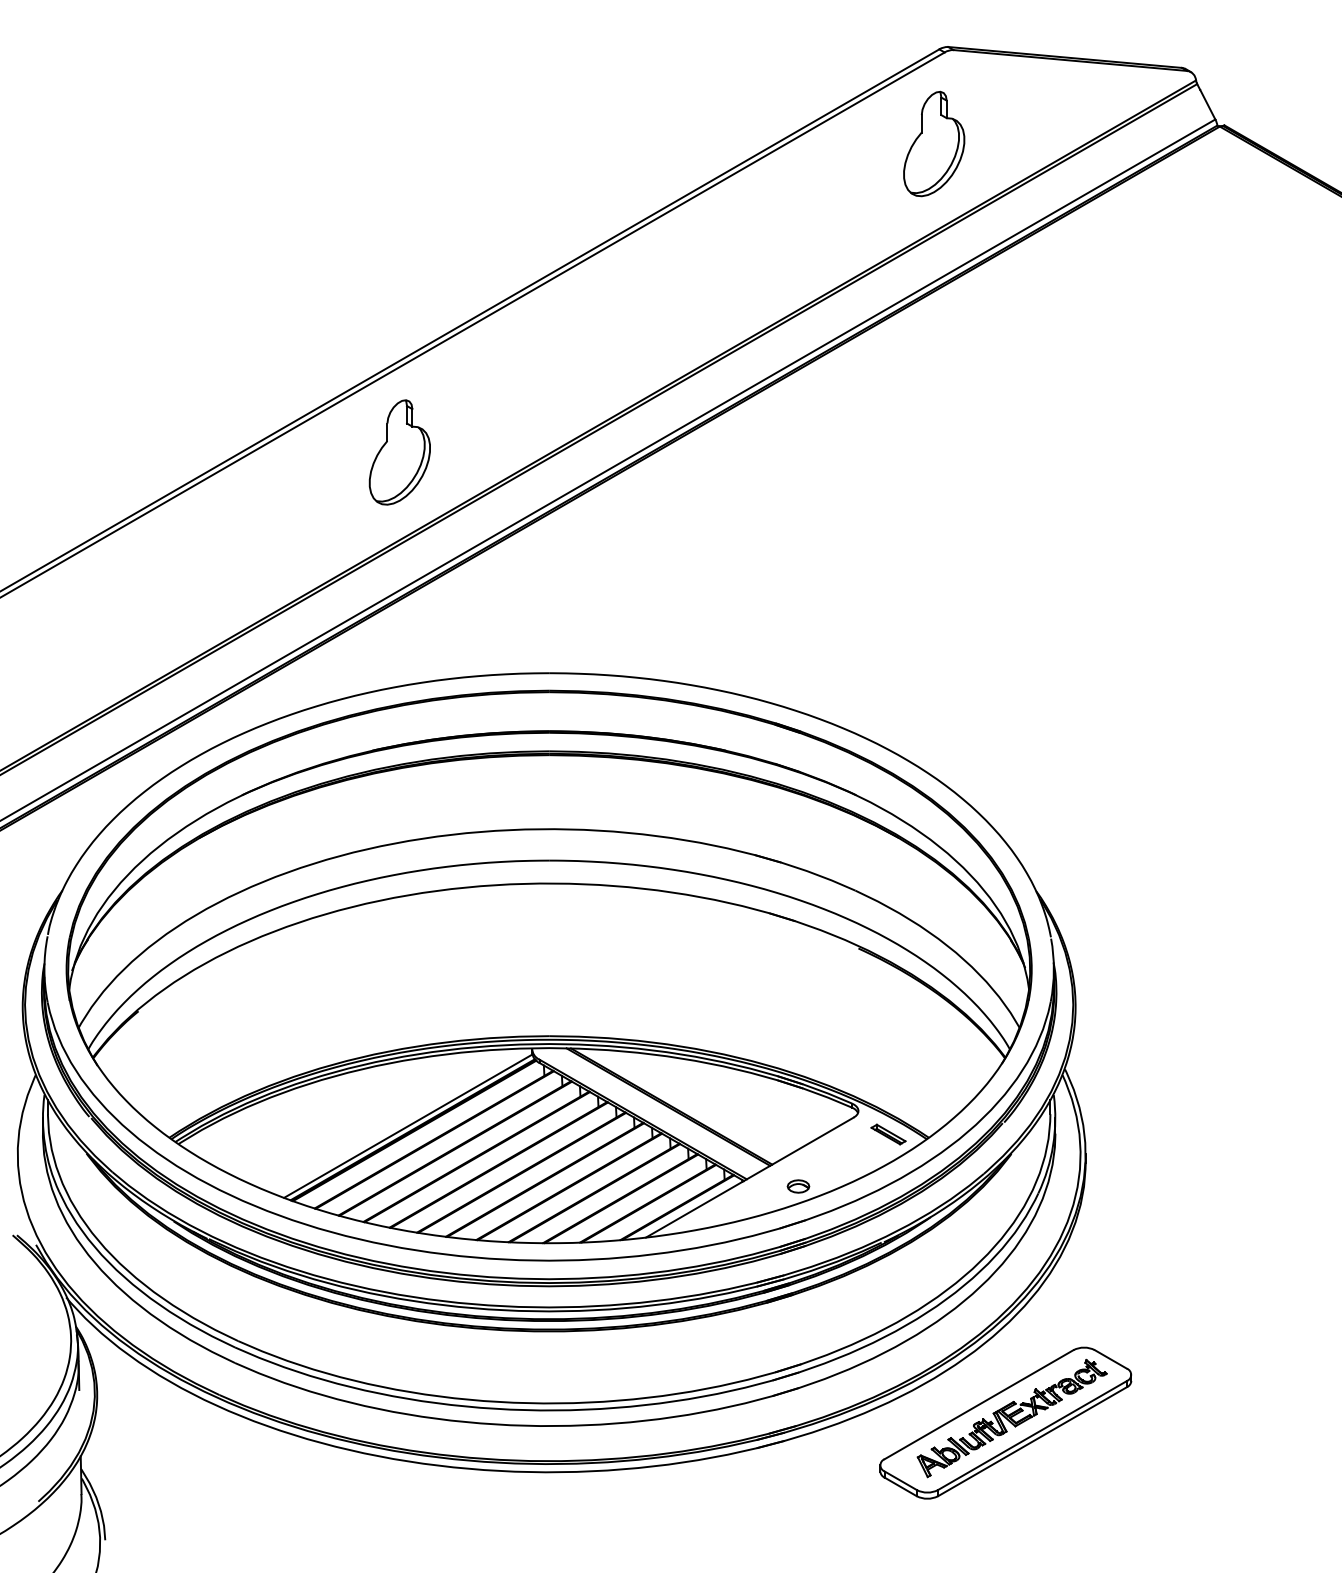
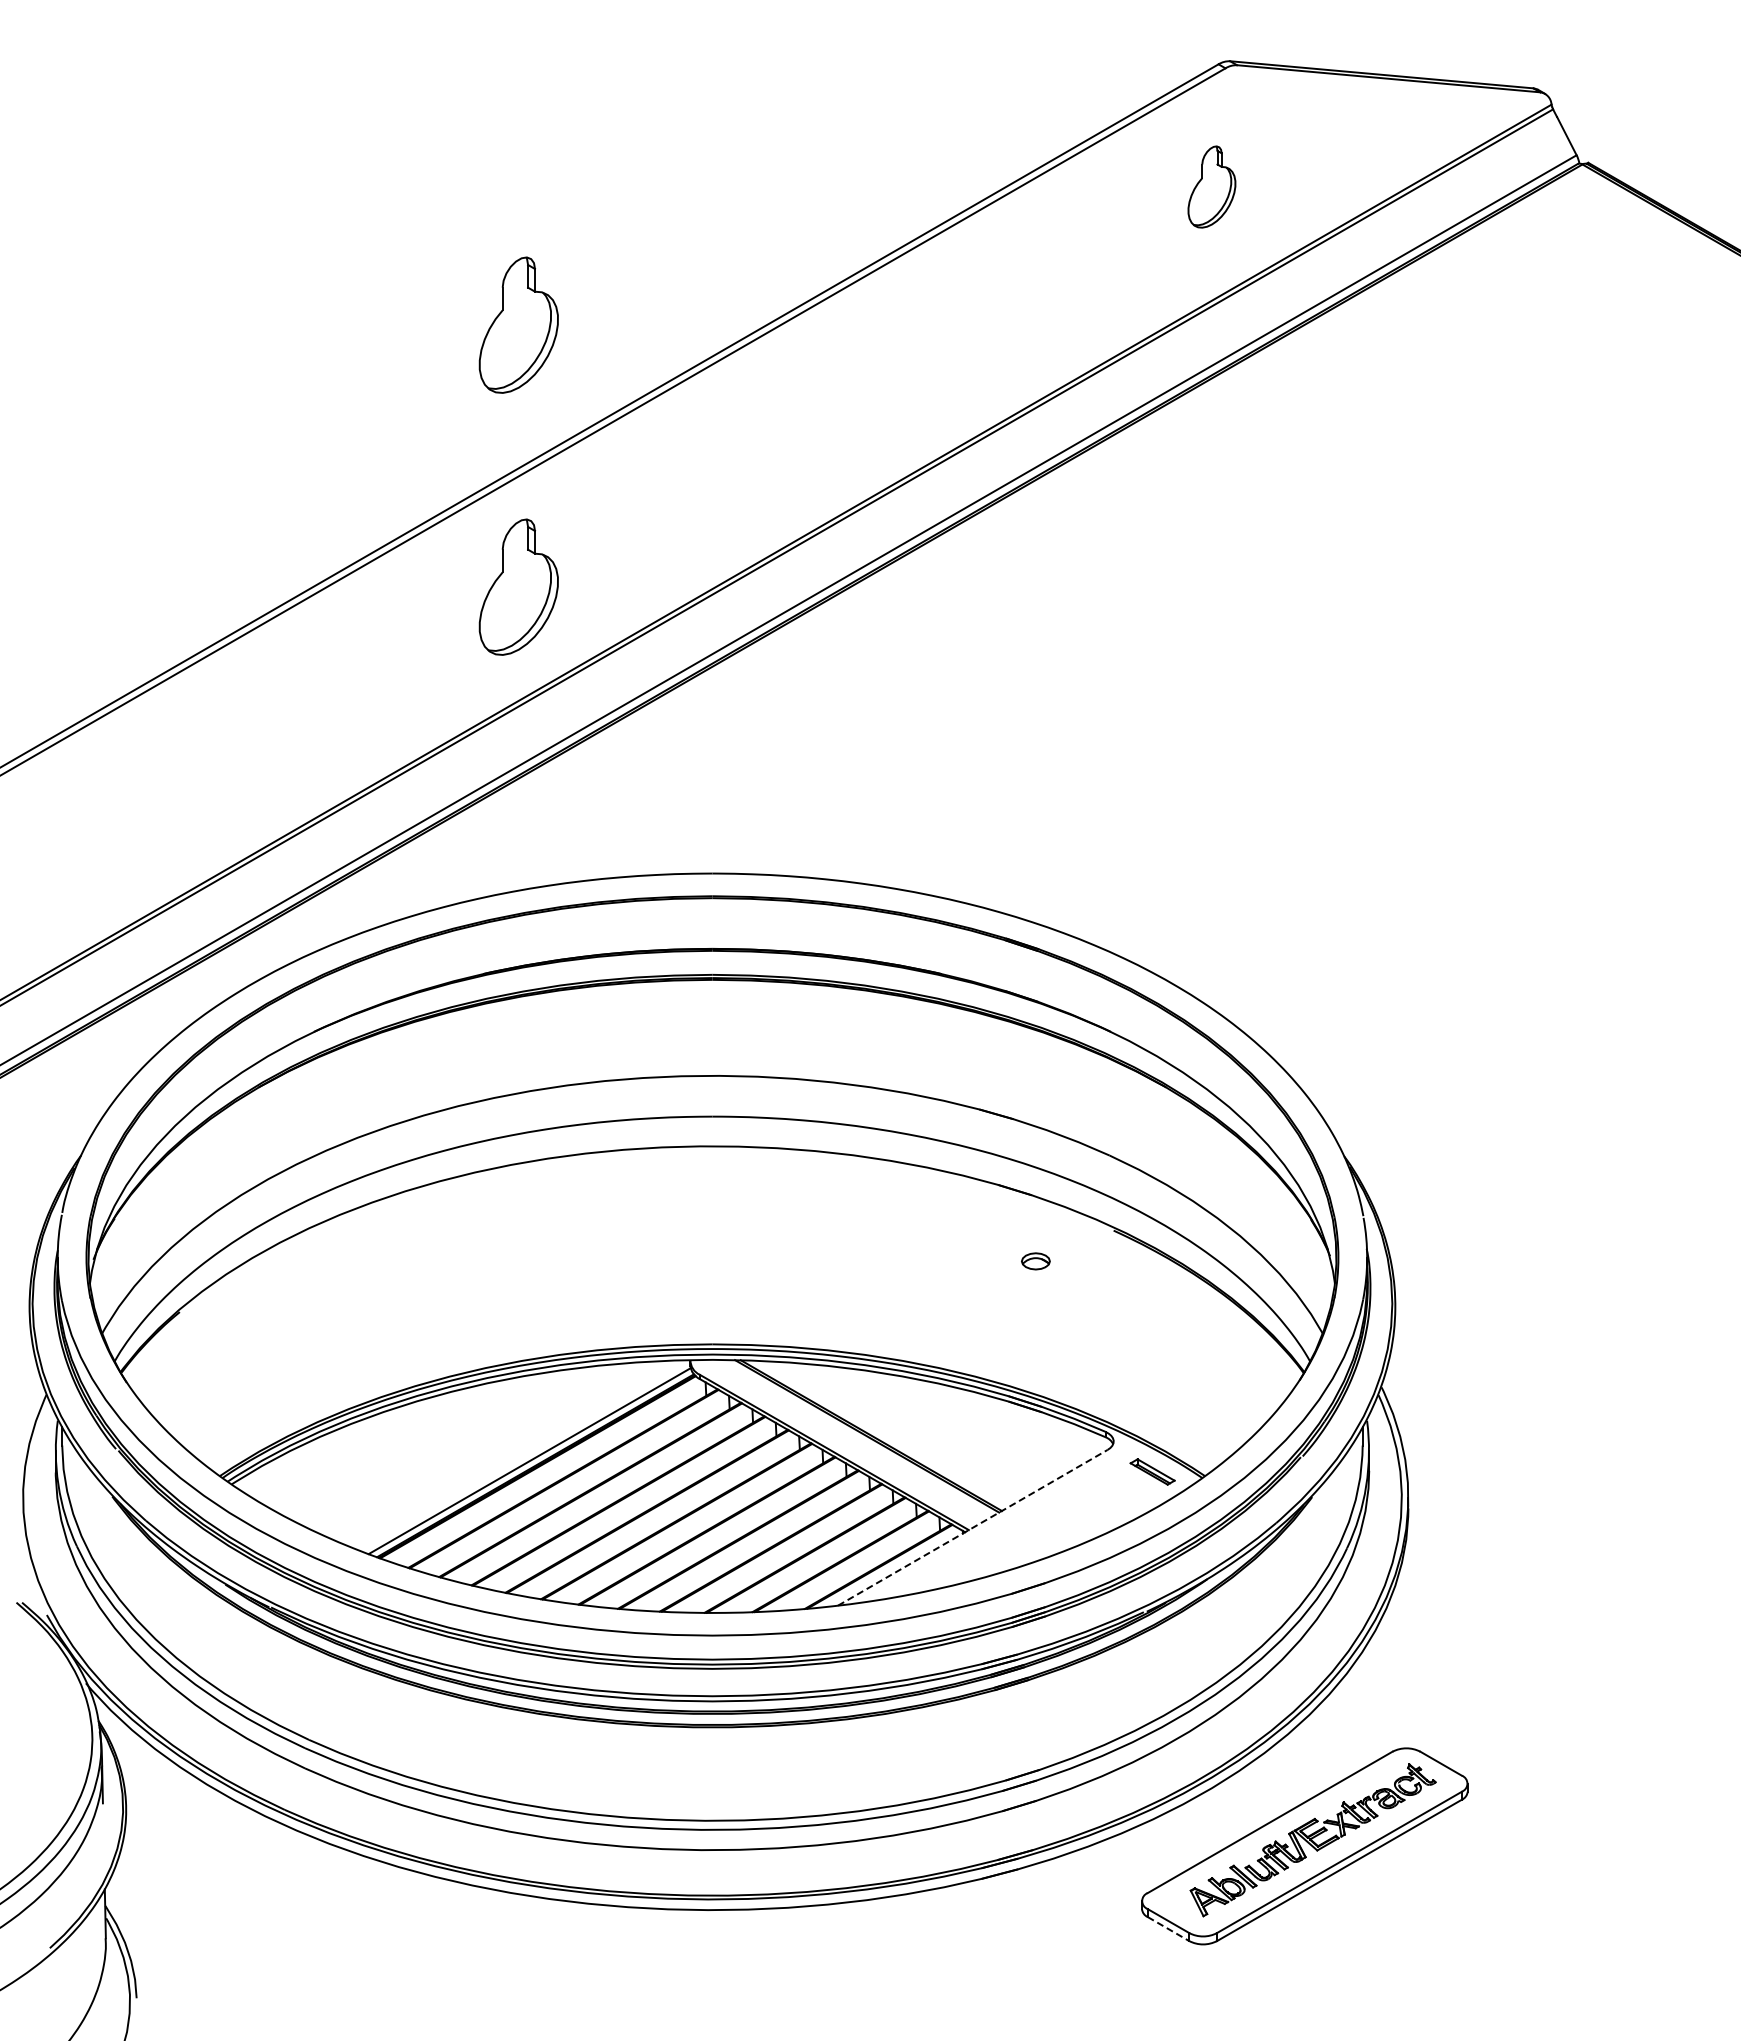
part: (933, 143) -> (1211, 186), size x0.6
part: (399, 249) -> (518, 324), added
line: (749, 1177) -> (972, 1527), solid -> dashed
part: (798, 1186) -> (1035, 1261), moved
line: (900, 1487) -> (1168, 1929), solid -> dashed

